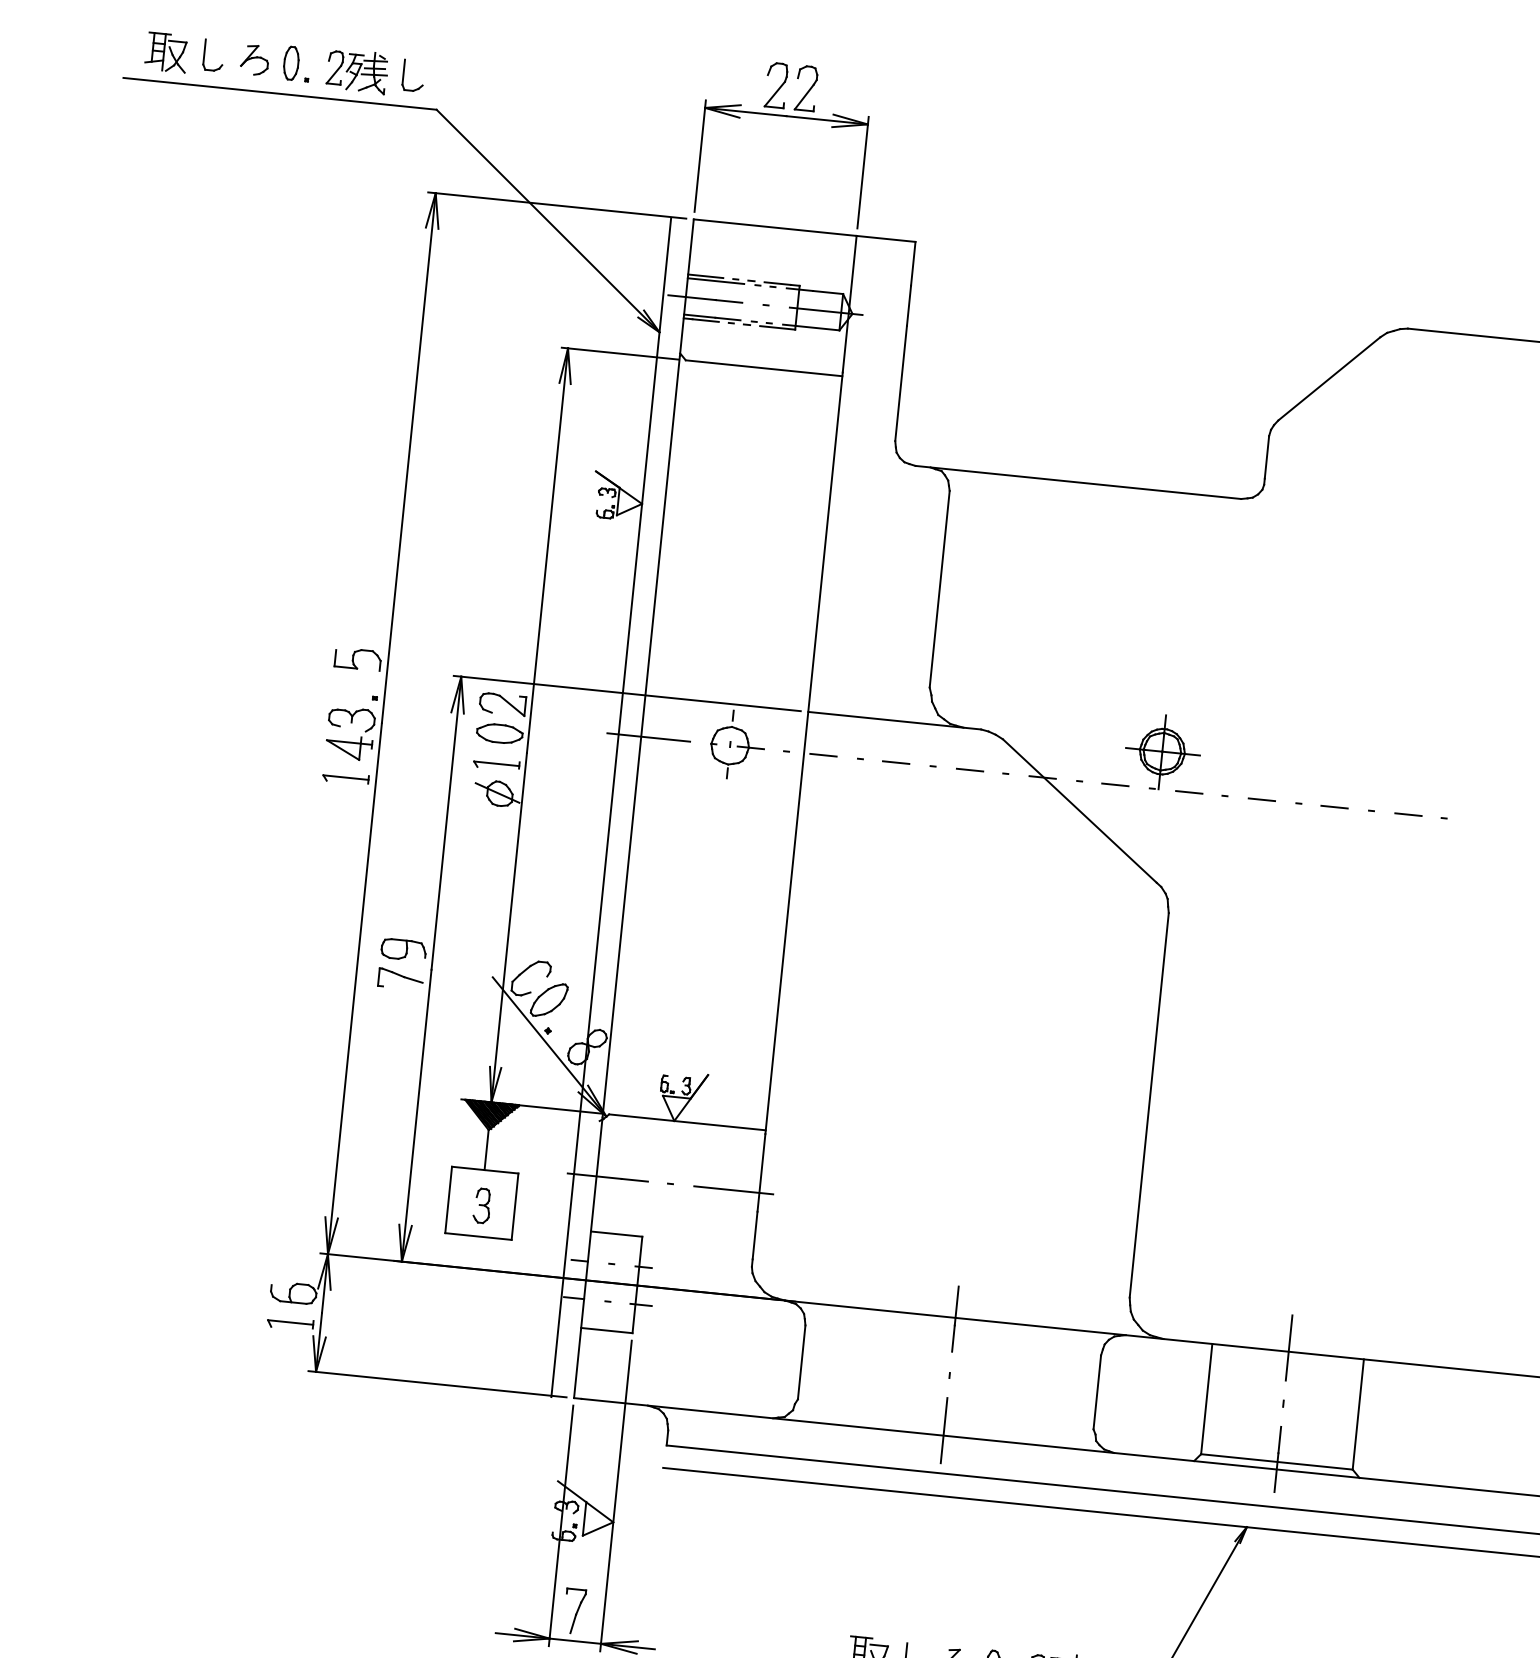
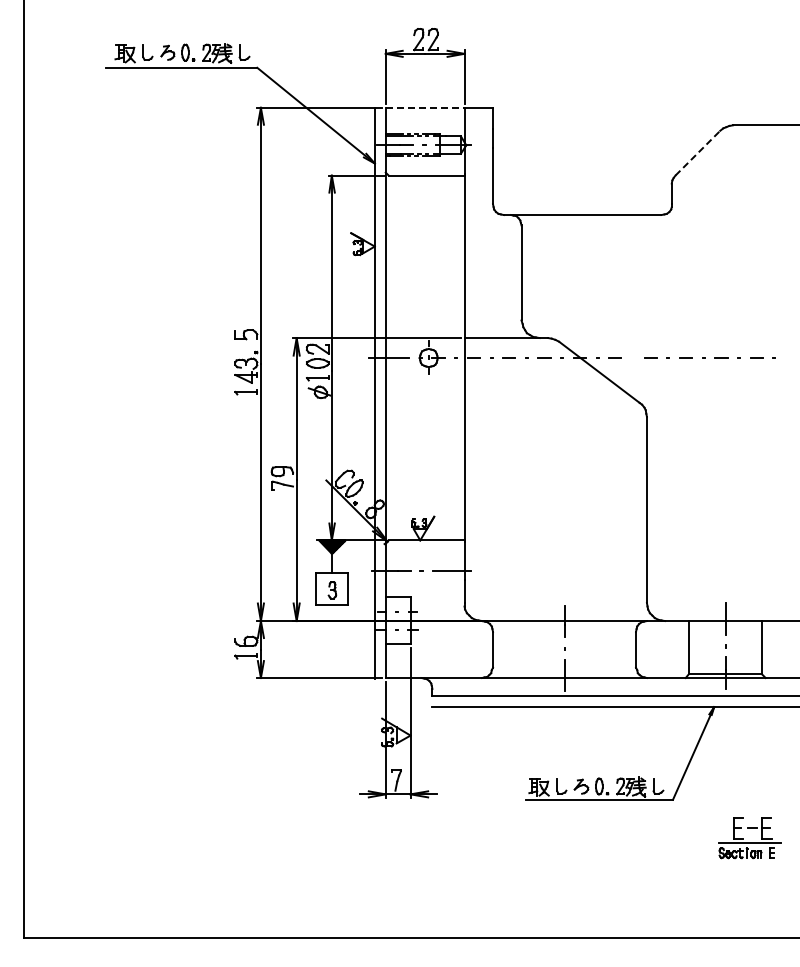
line: (776, 227) -> (425, 107), solid -> dashed
line: (1328, 379) -> (697, 153), solid -> dashed
part: (1161, 750) -> (635, 339), removed

